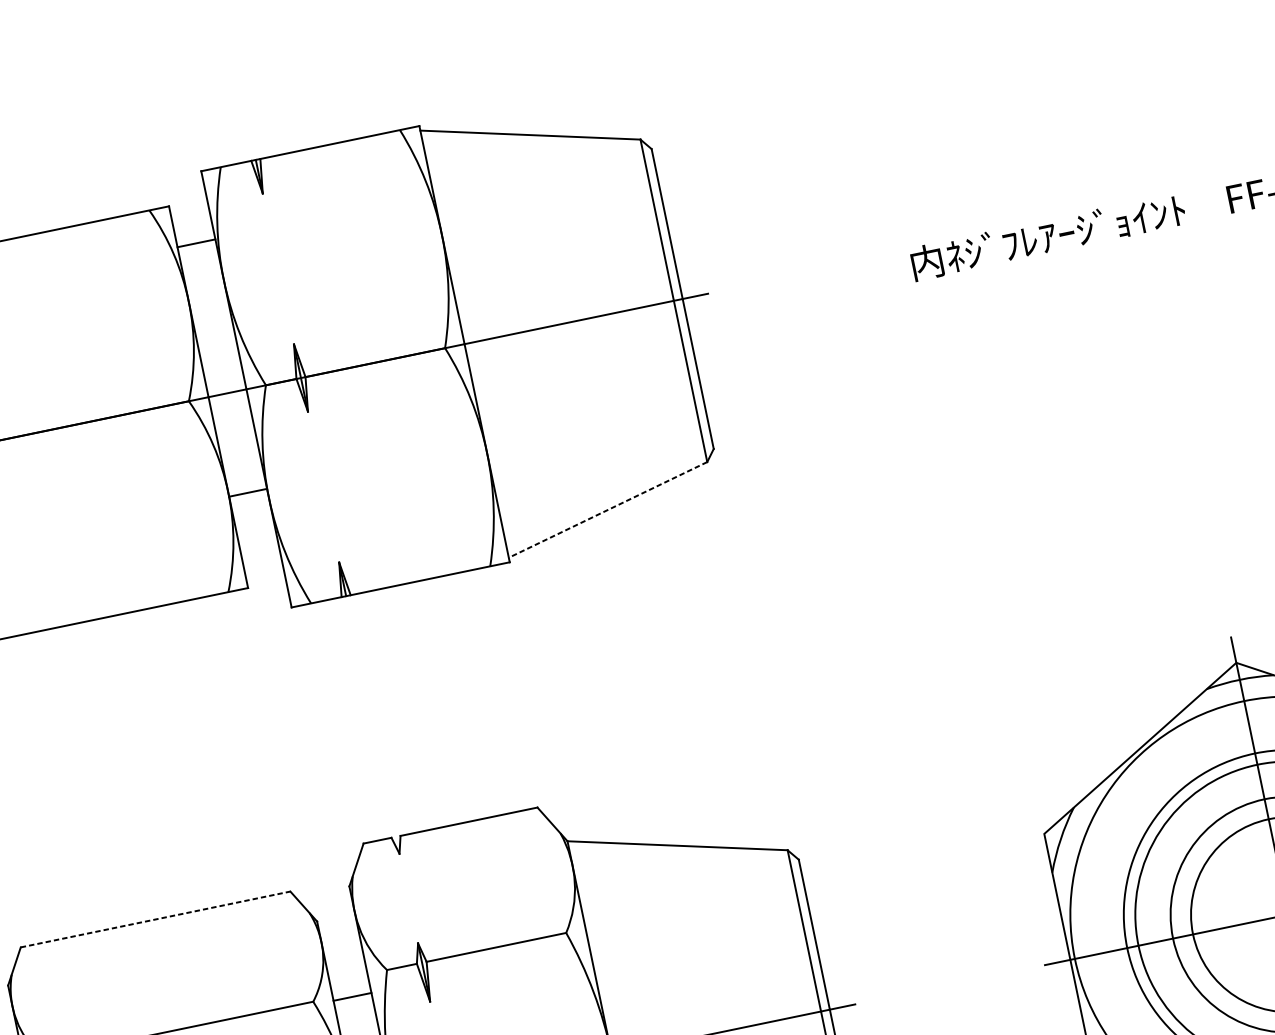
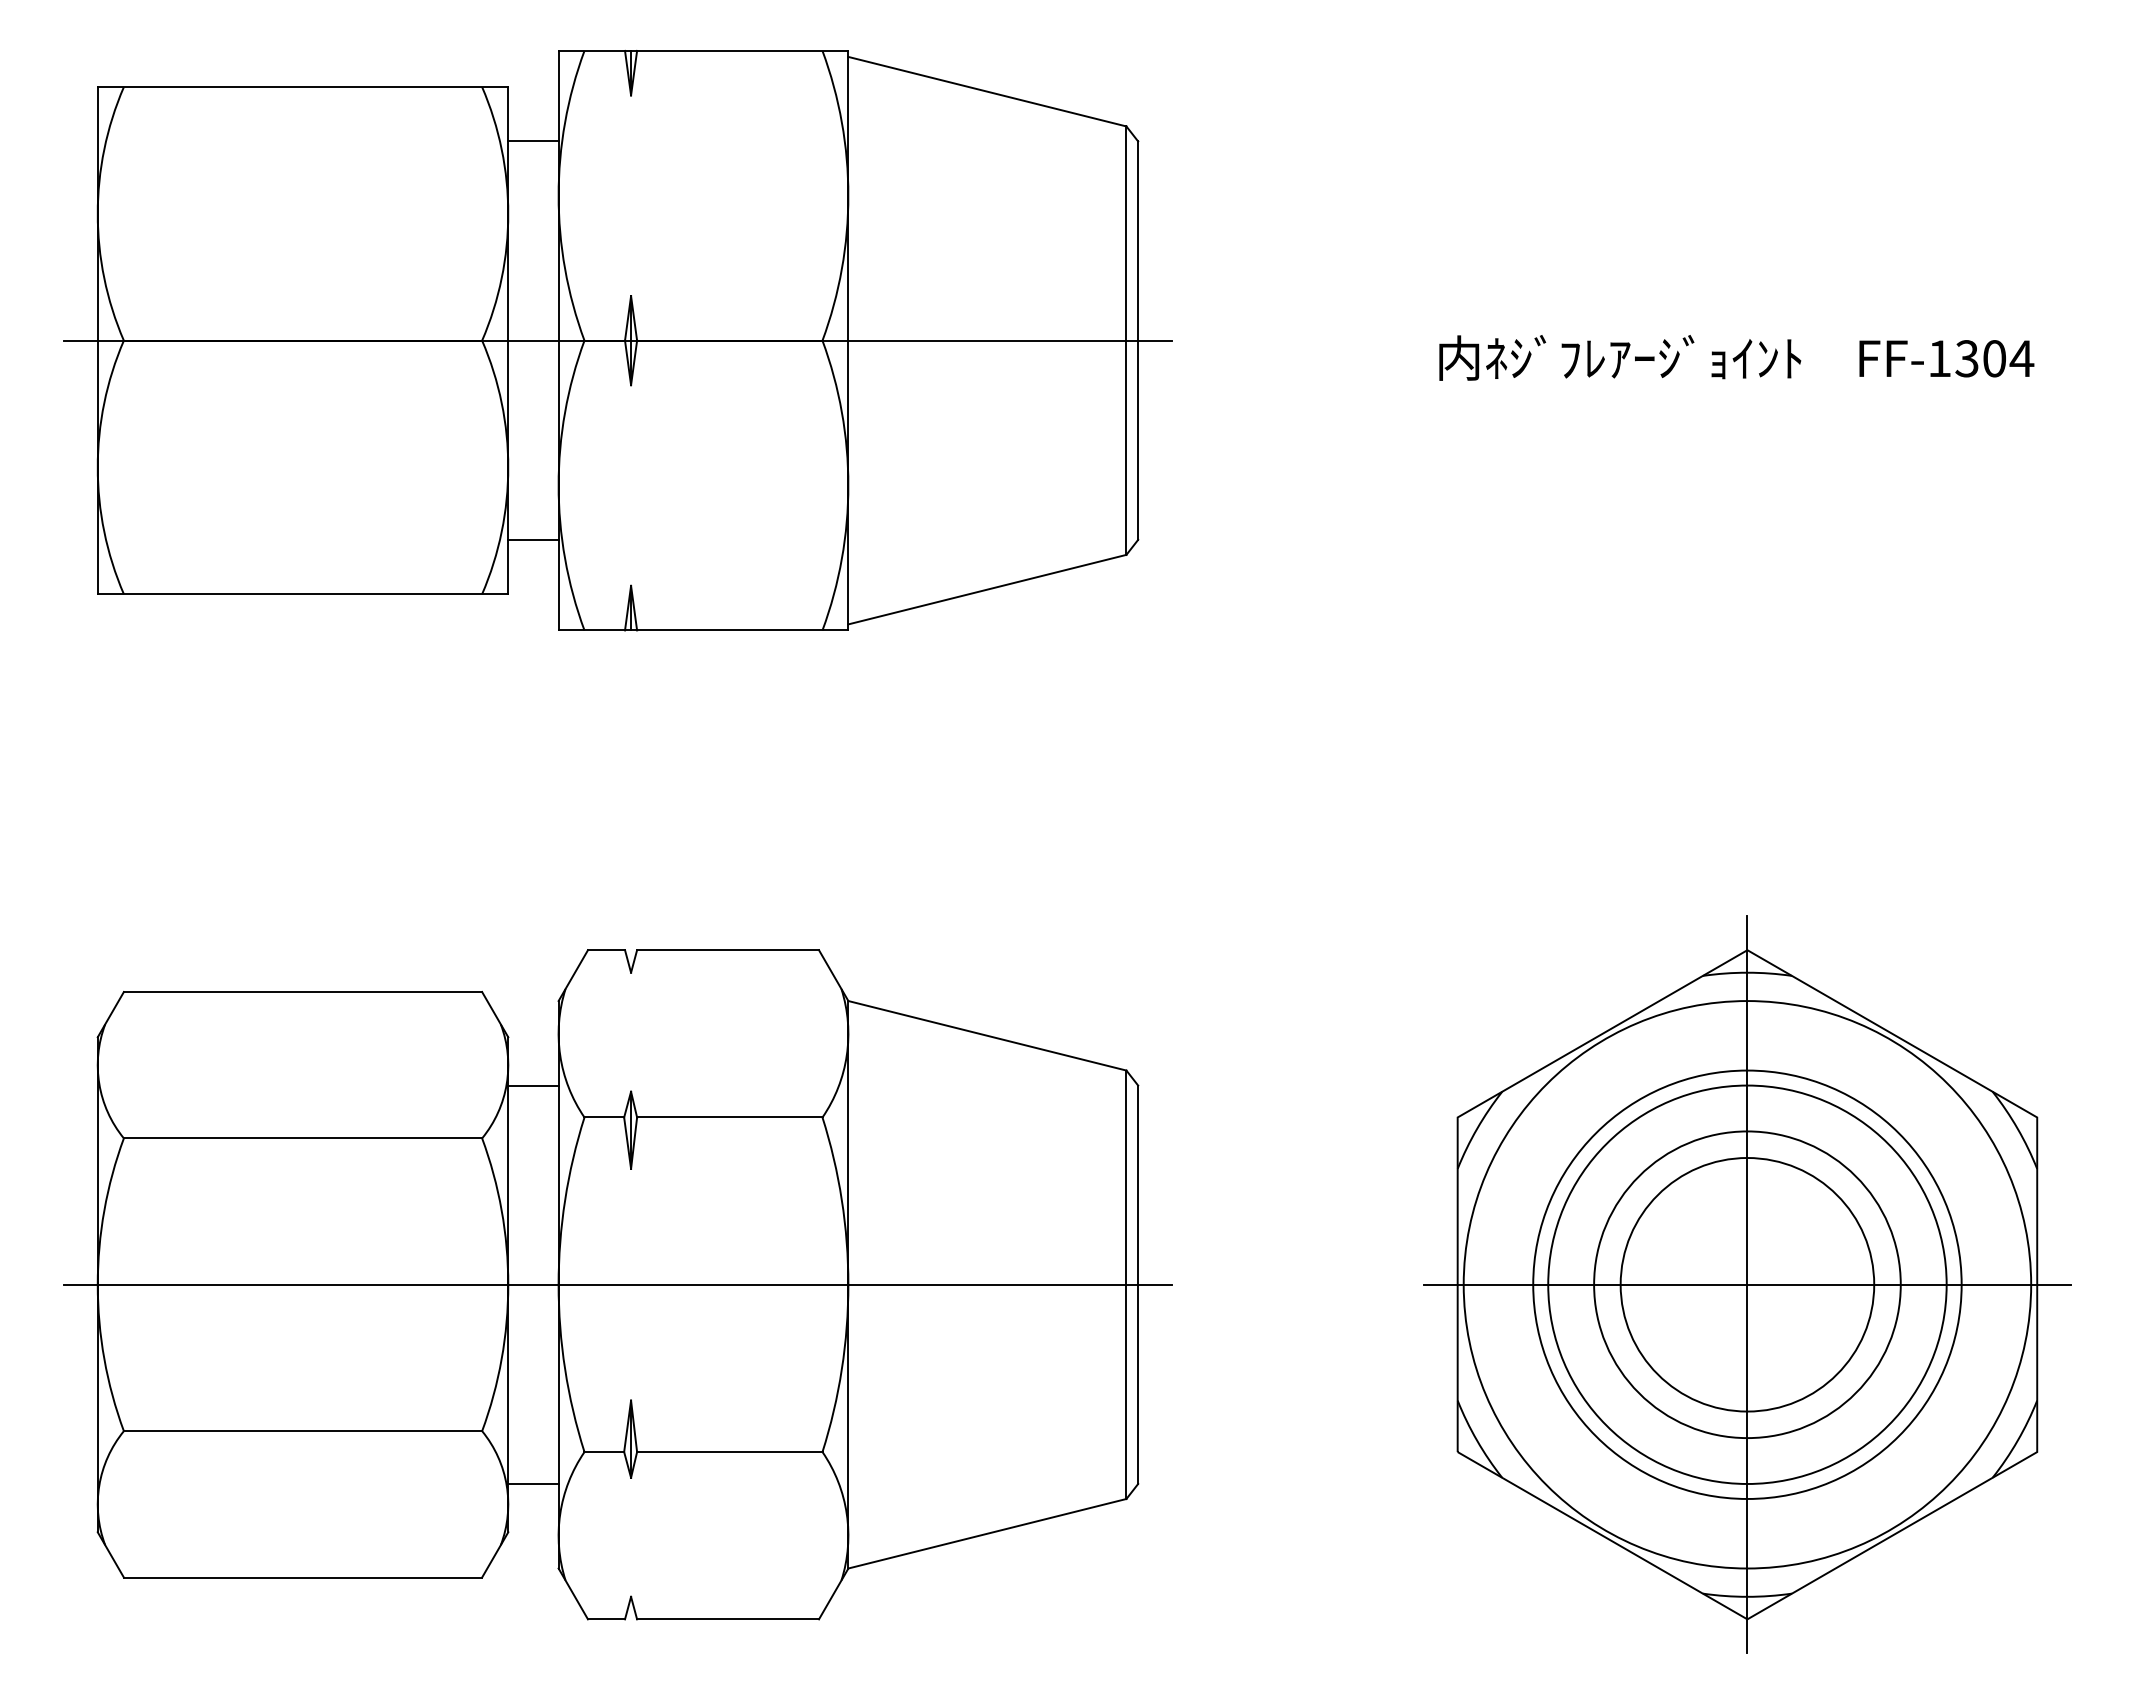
line: (248, 492) -> (533, 539), moved
line: (607, 509) -> (986, 589), dashed -> solid
line: (156, 919) -> (303, 992), dashed -> solid
line: (352, 996) -> (533, 1085), moved

